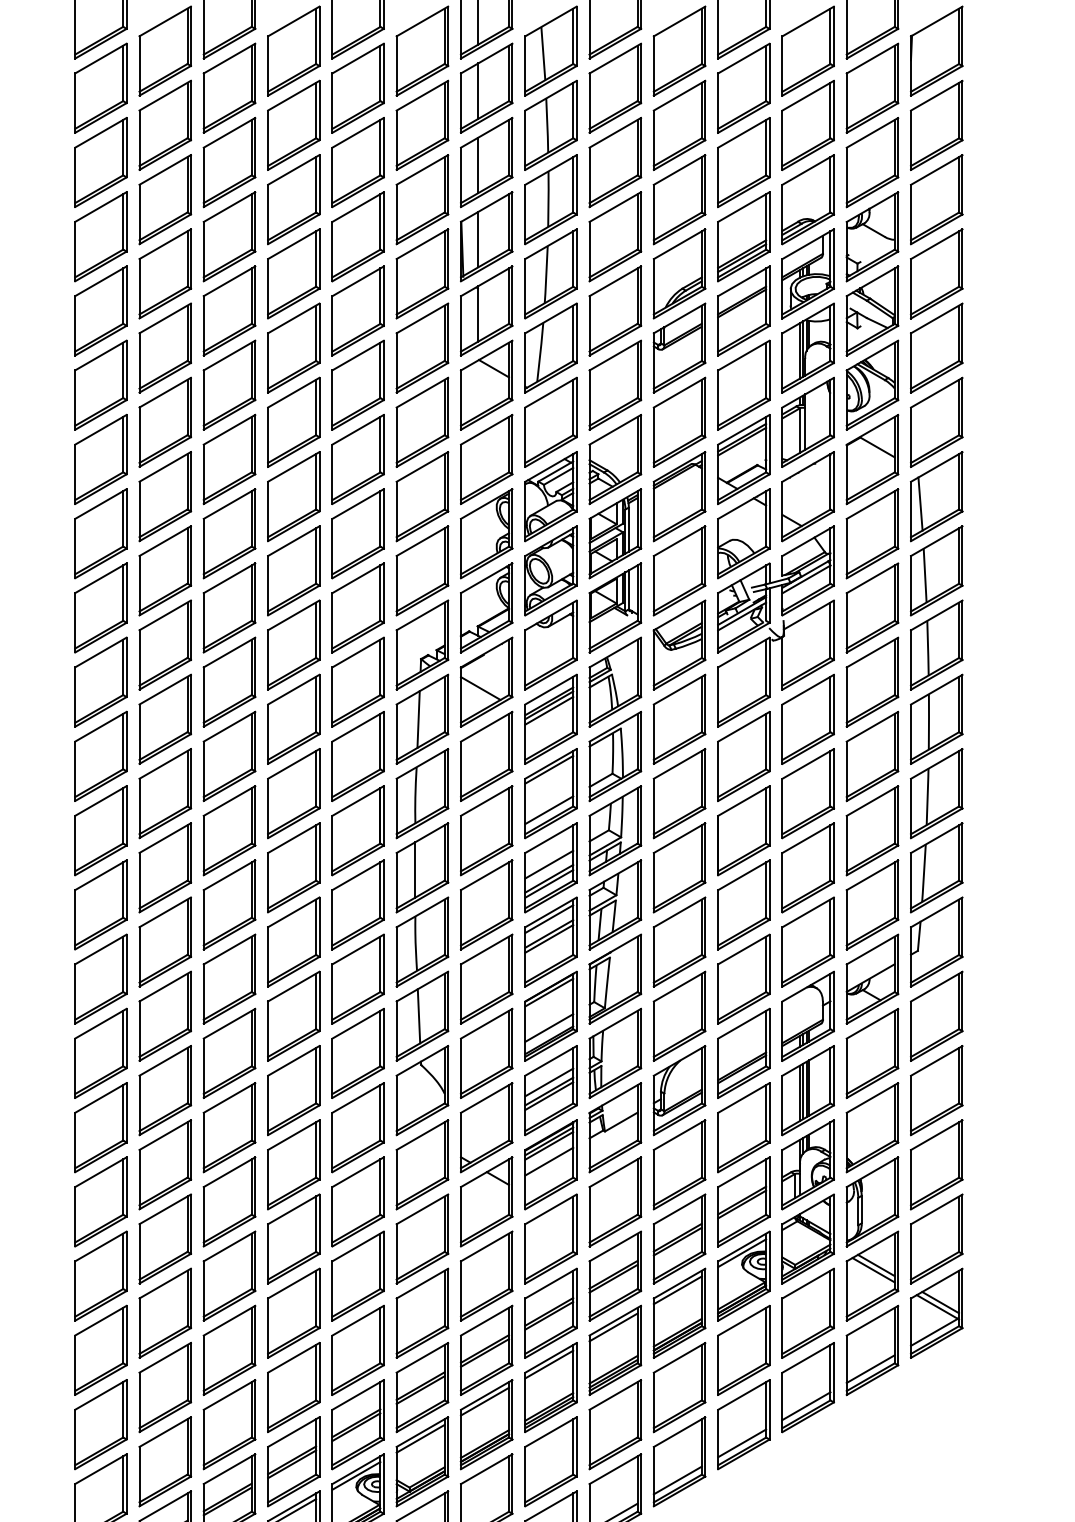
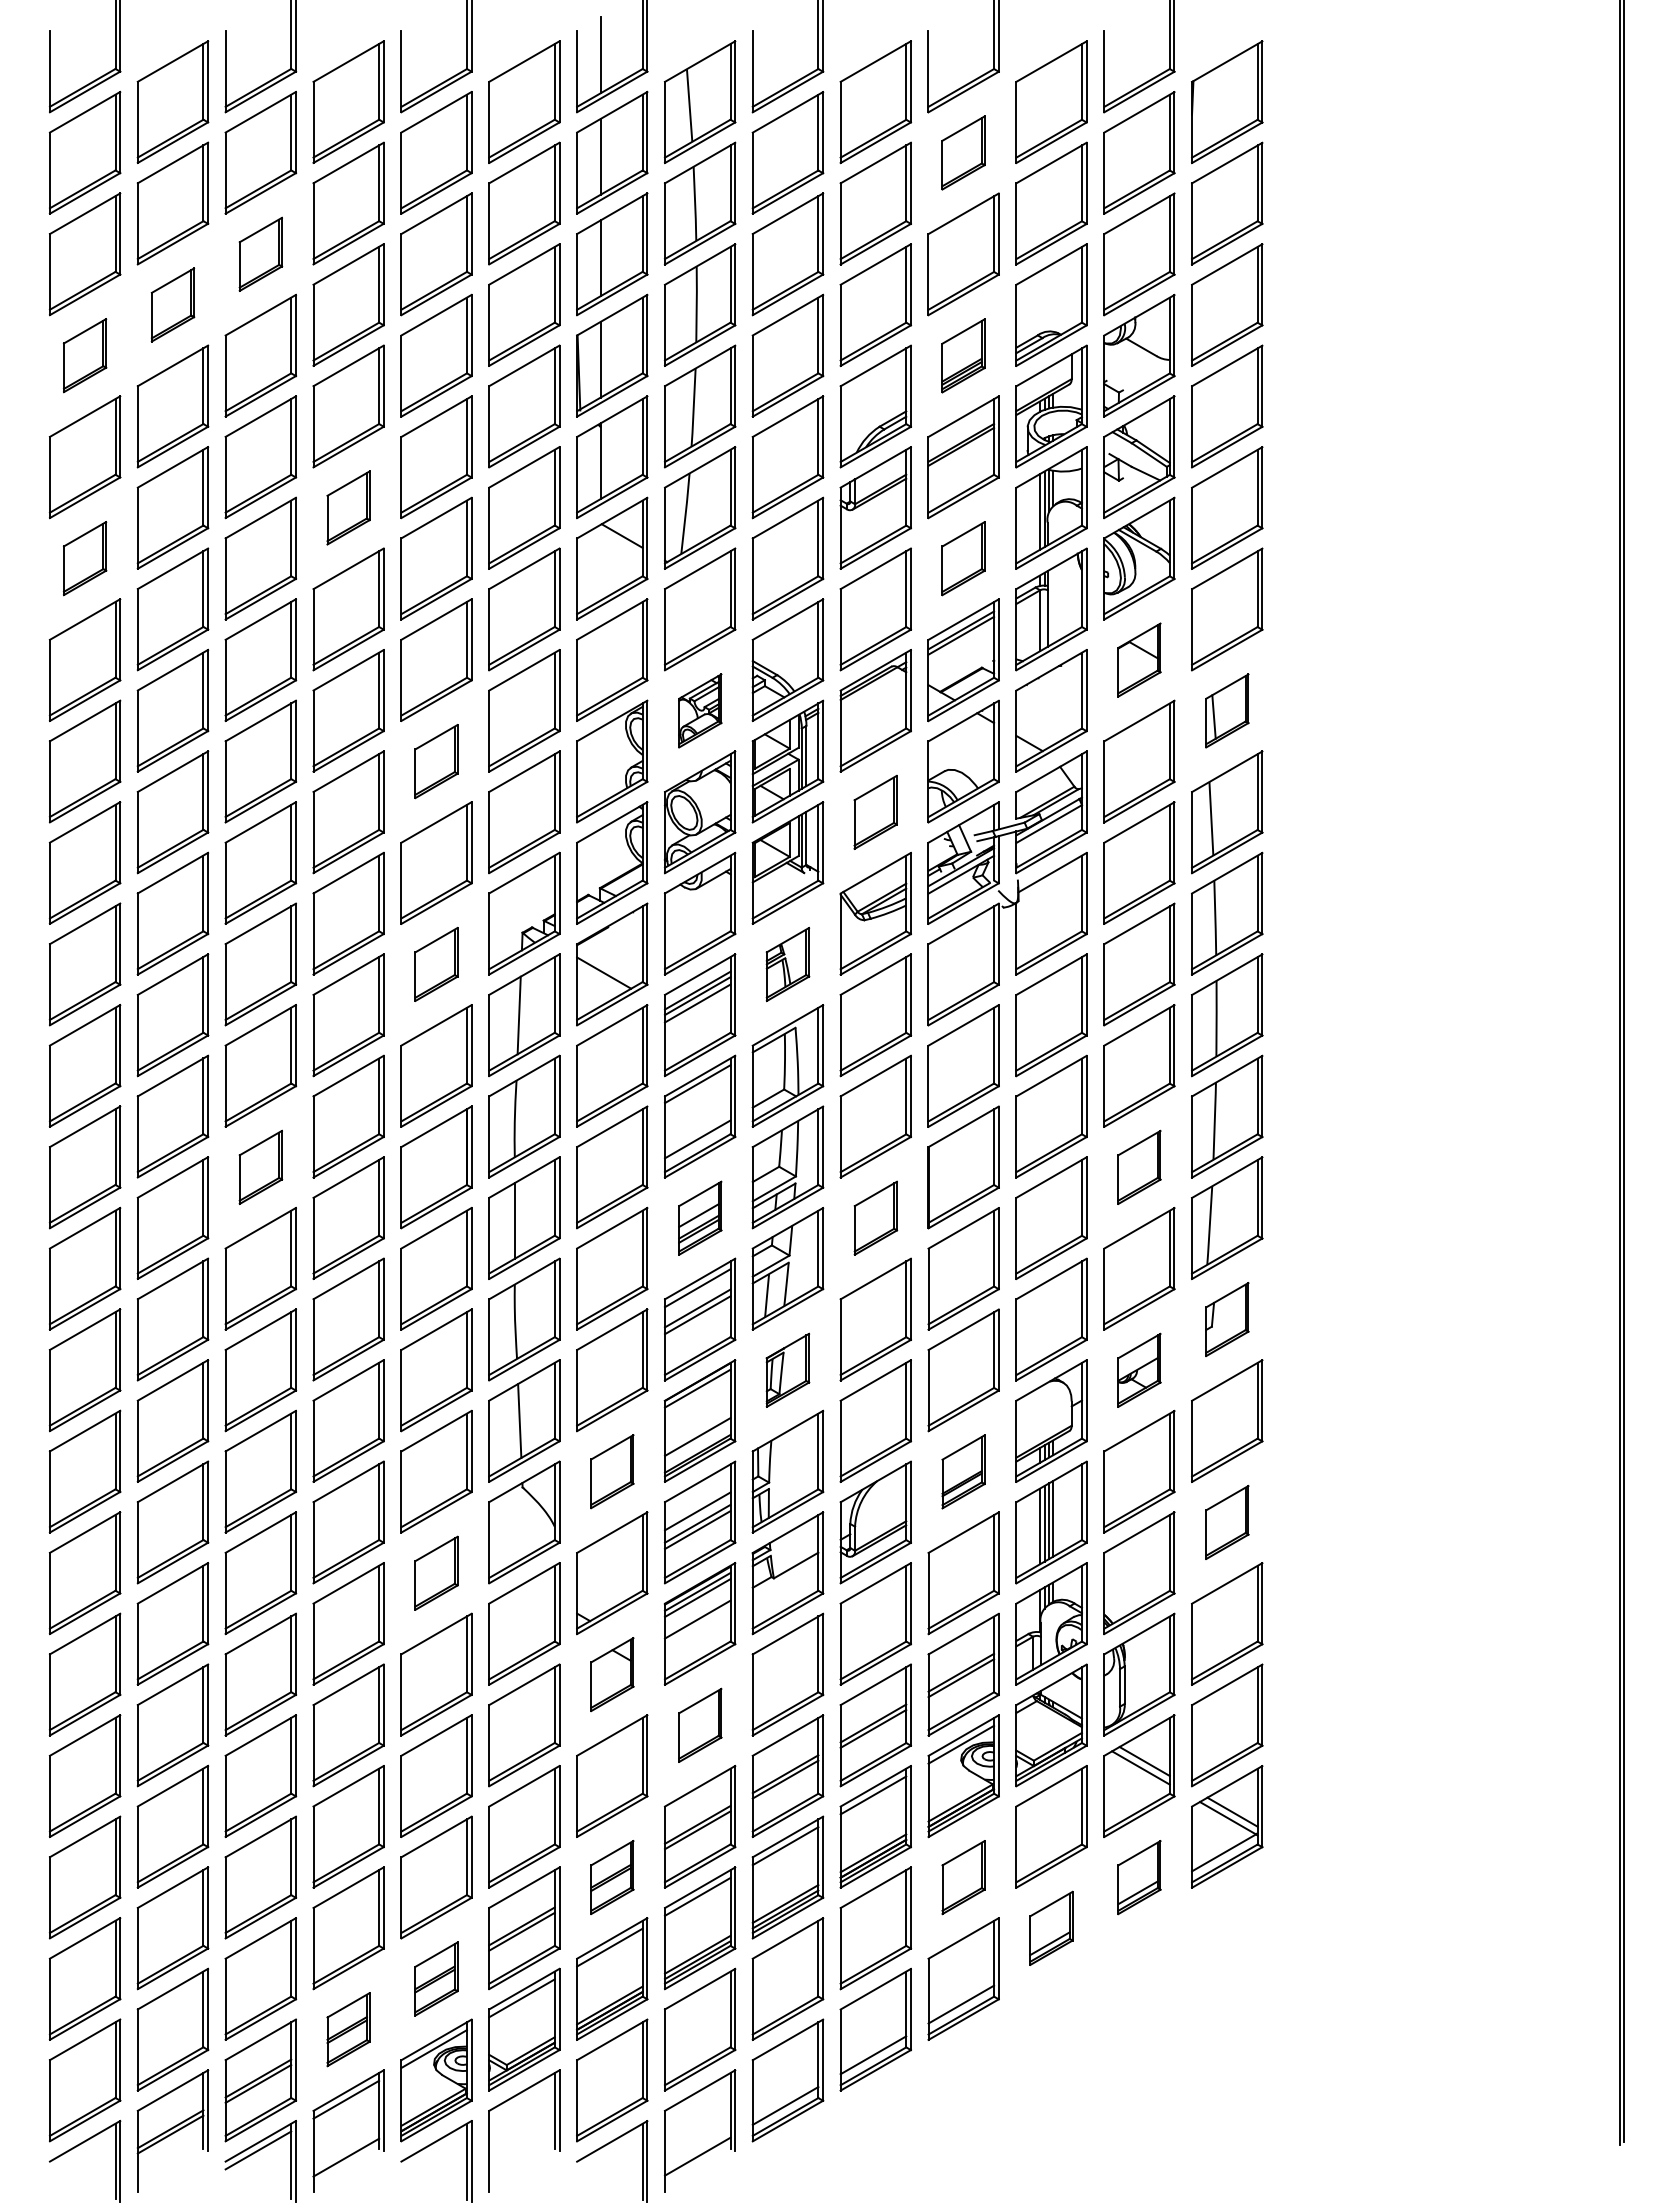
part: (743, 88) -> (963, 152), size x0.6
part: (229, 162) -> (260, 254), size x0.6
part: (164, 199) -> (172, 304), size x0.6
part: (100, 236) -> (84, 355), size x0.6
part: (743, 236) -> (963, 355), size x0.6
part: (293, 347) -> (348, 507), size x0.6
part: (100, 385) -> (84, 558), size x0.6
part: (743, 385) -> (963, 558), size x0.6
part: (872, 459) -> (1139, 659), size x0.6
part: (551, 496) -> (700, 710), size x0.6
part: (936, 496) -> (1227, 710), size x0.6
part: (358, 533) -> (436, 761), size x0.6
part: (679, 571) -> (875, 812), size x0.6
part: (358, 682) -> (436, 964), size x0.6
part: (614, 682) -> (787, 964), size x0.6
part: (229, 830) -> (260, 1167), size x0.6
part: (872, 830) -> (1139, 1167), size x0.6
part: (551, 868) -> (700, 1218), size x0.6
part: (679, 868) -> (875, 1218), size x0.6
part: (936, 942) -> (1227, 1319), size x0.6
part: (614, 979) -> (787, 1370), size x0.6
part: (872, 979) -> (1139, 1370), size x0.6
part: (486, 1053) -> (612, 1471), size x0.6
part: (743, 1053) -> (963, 1471), size x0.6
part: (936, 1090) -> (1227, 1522), size x0.6
part: (358, 1127) -> (436, 1573), size x0.6
part: (486, 1201) -> (612, 1674), size x0.6
part: (551, 1239) -> (700, 1725), size x0.6
part: (486, 1350) -> (612, 1877), size x0.6
part: (743, 1350) -> (963, 1877), size x0.6
part: (872, 1350) -> (1139, 1877), size x0.6
part: (808, 1387) -> (1051, 1928), size x0.6
part: (358, 1424) -> (436, 1978), size x0.6
part: (293, 1461) -> (348, 2029), size x0.6

